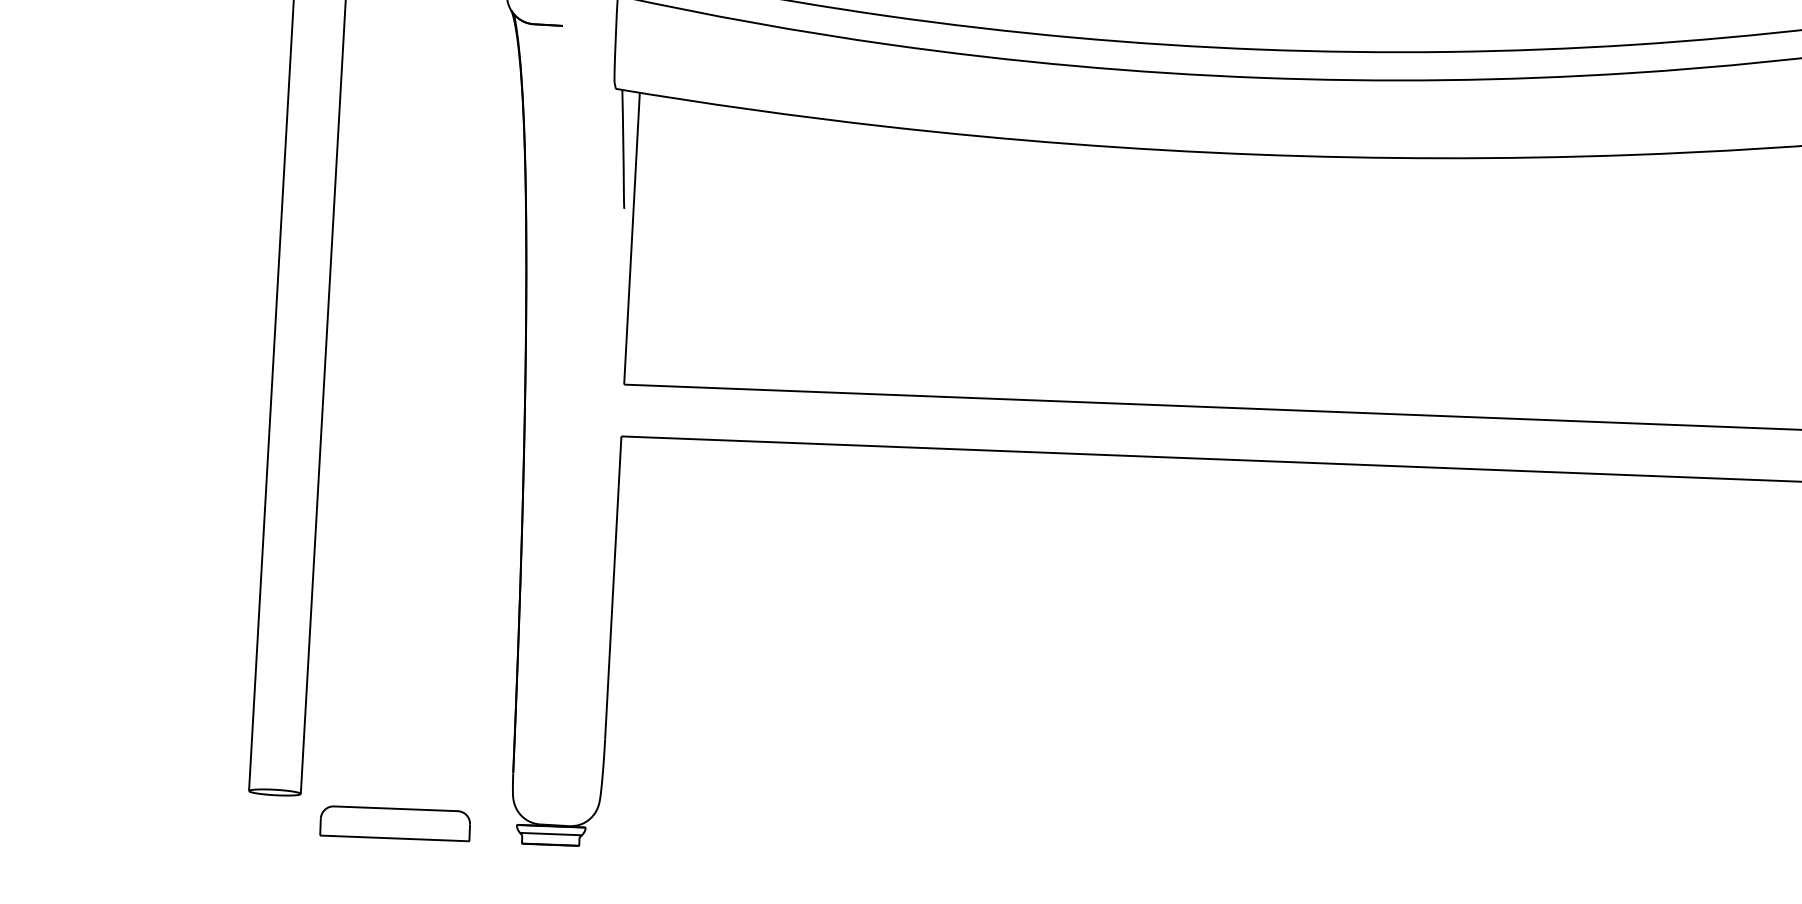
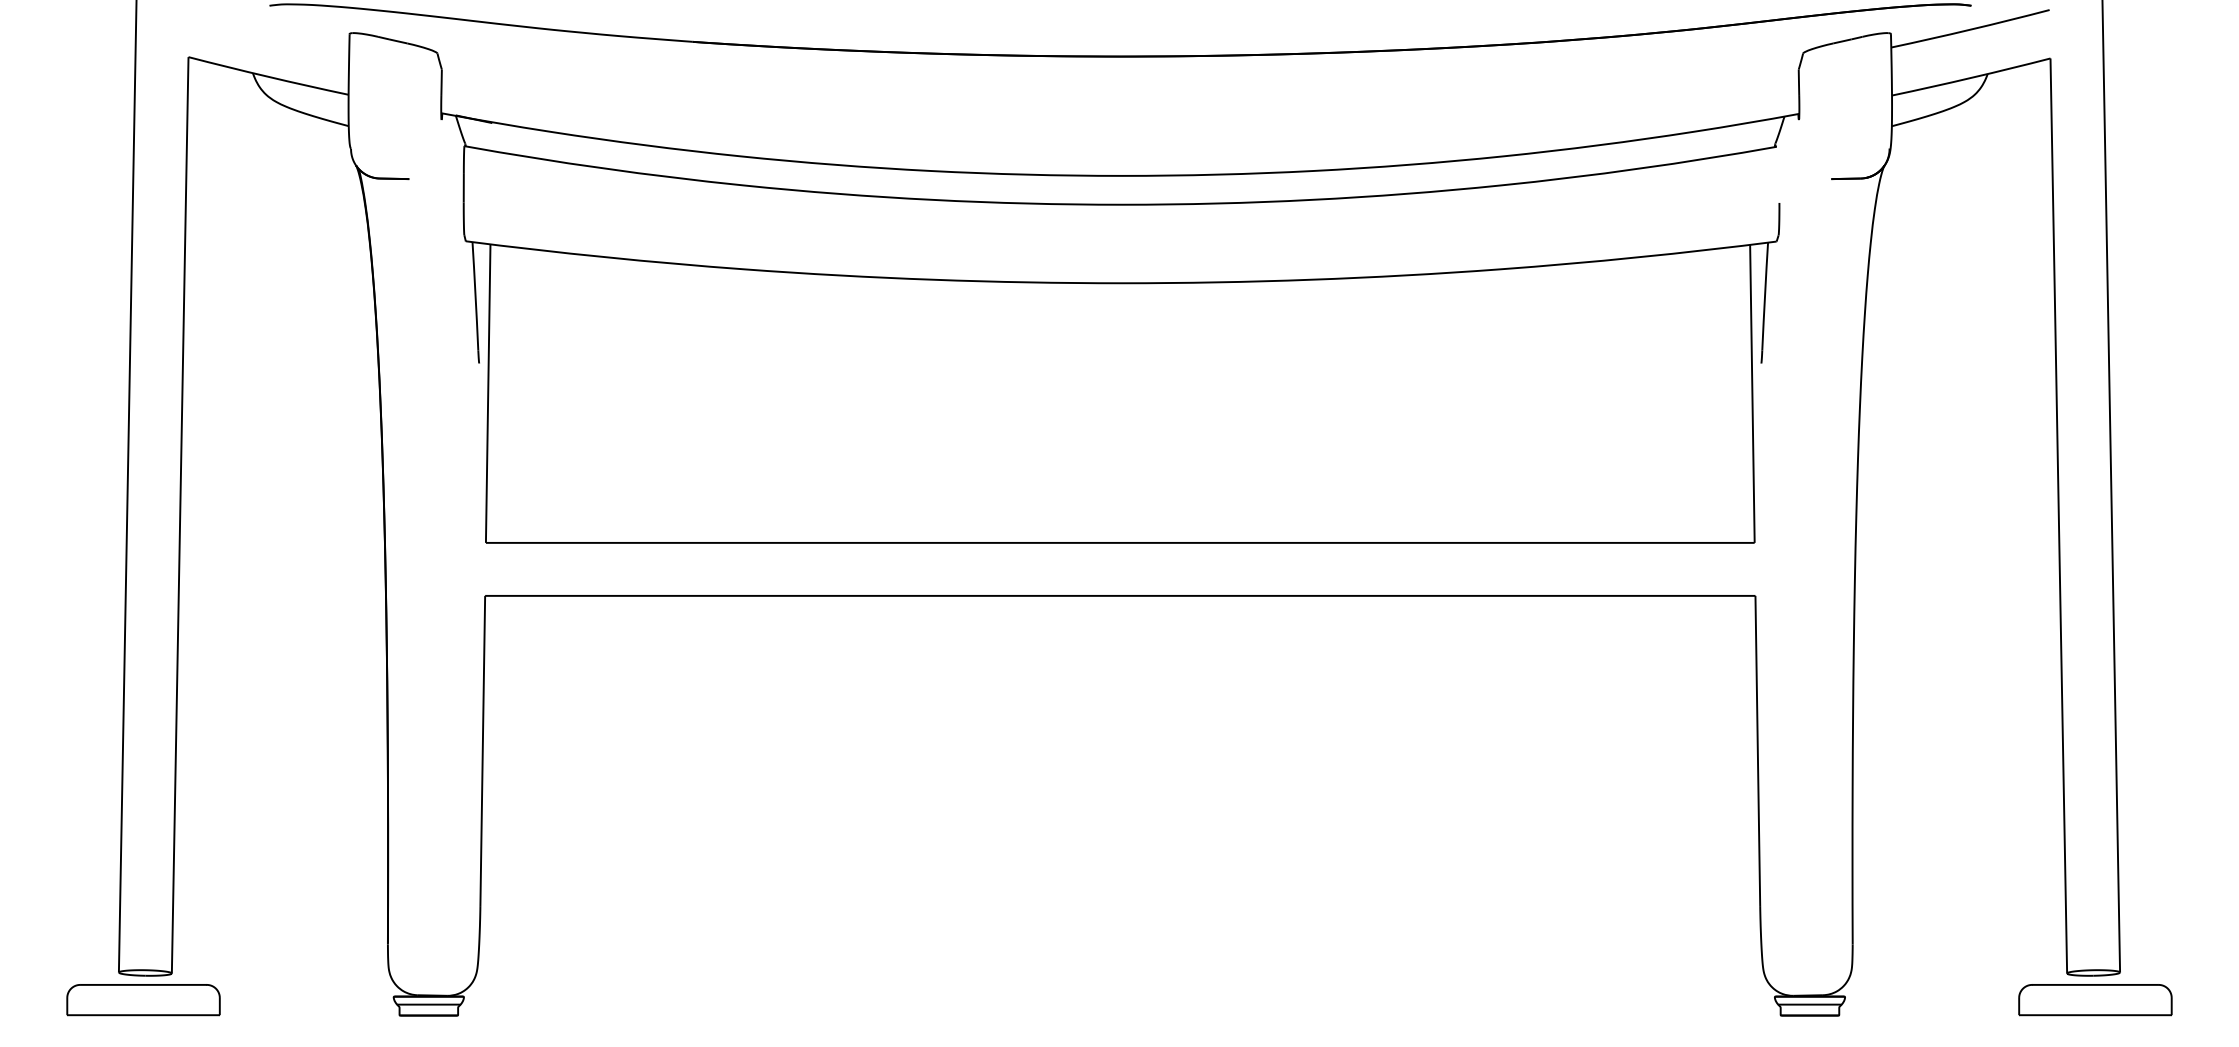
part: (395, 824) -> (143, 1000), moved

